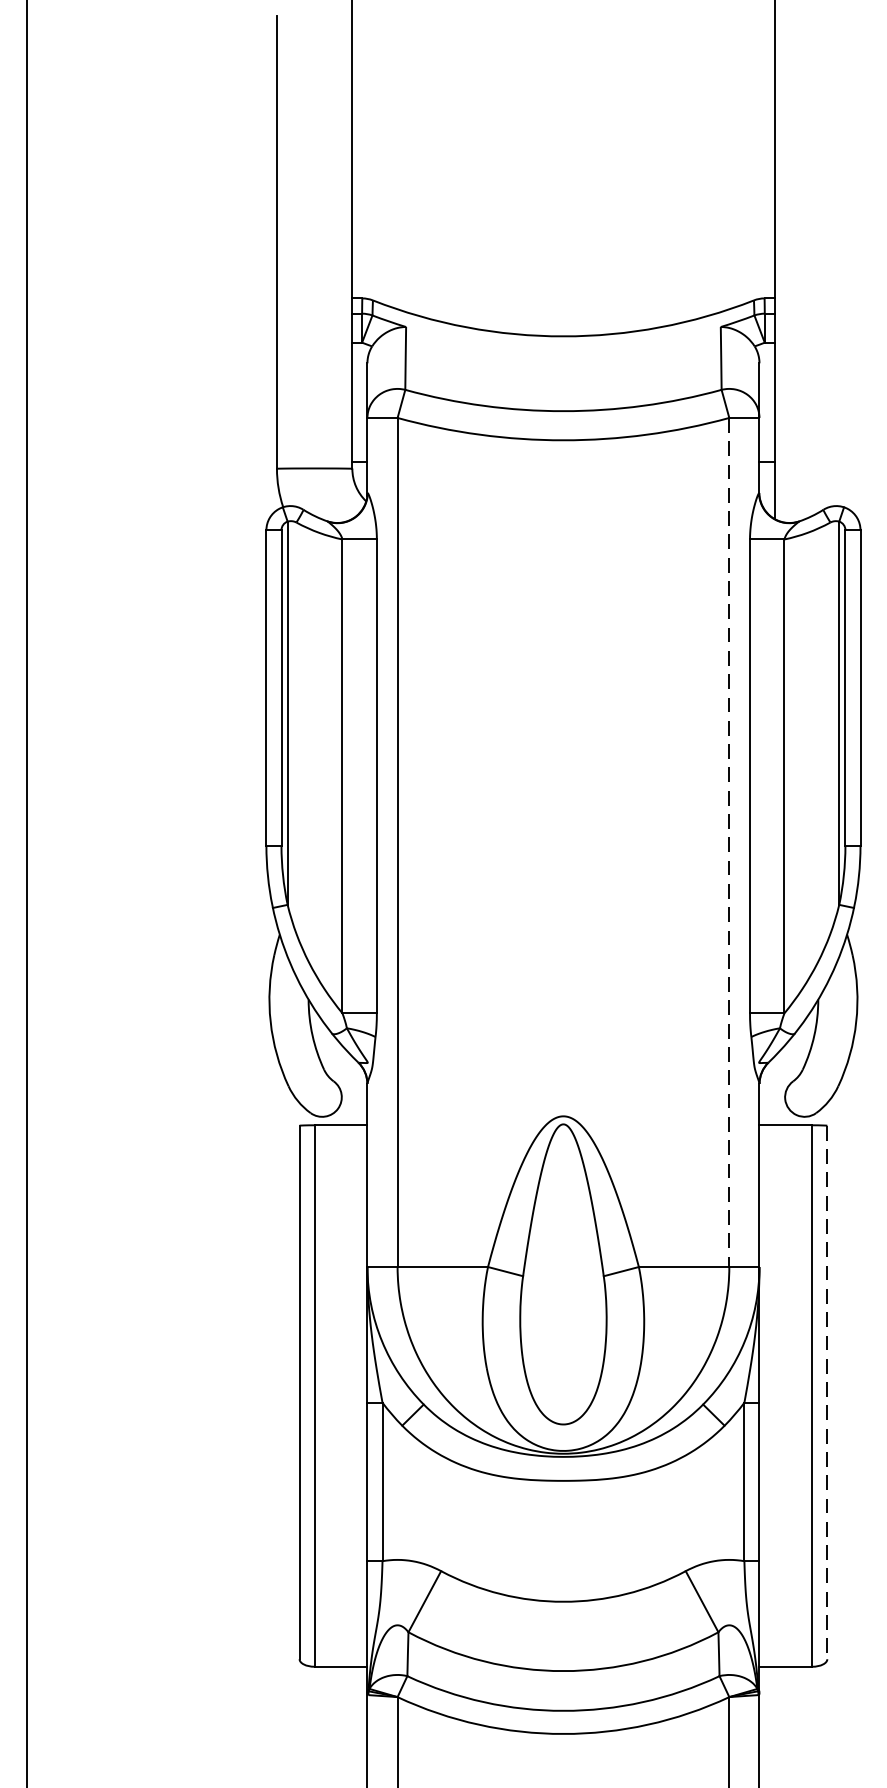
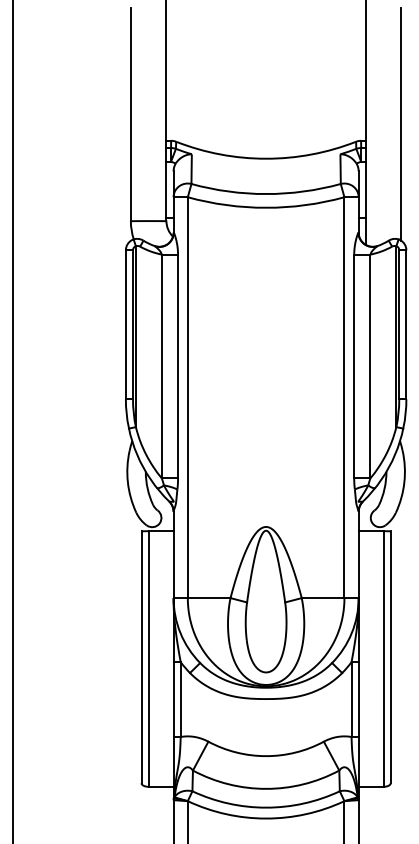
line: (850, 261) -> (401, 123), added
line: (729, 844) -> (344, 398), dashed -> solid
line: (826, 1392) -> (390, 657), dashed -> solid

